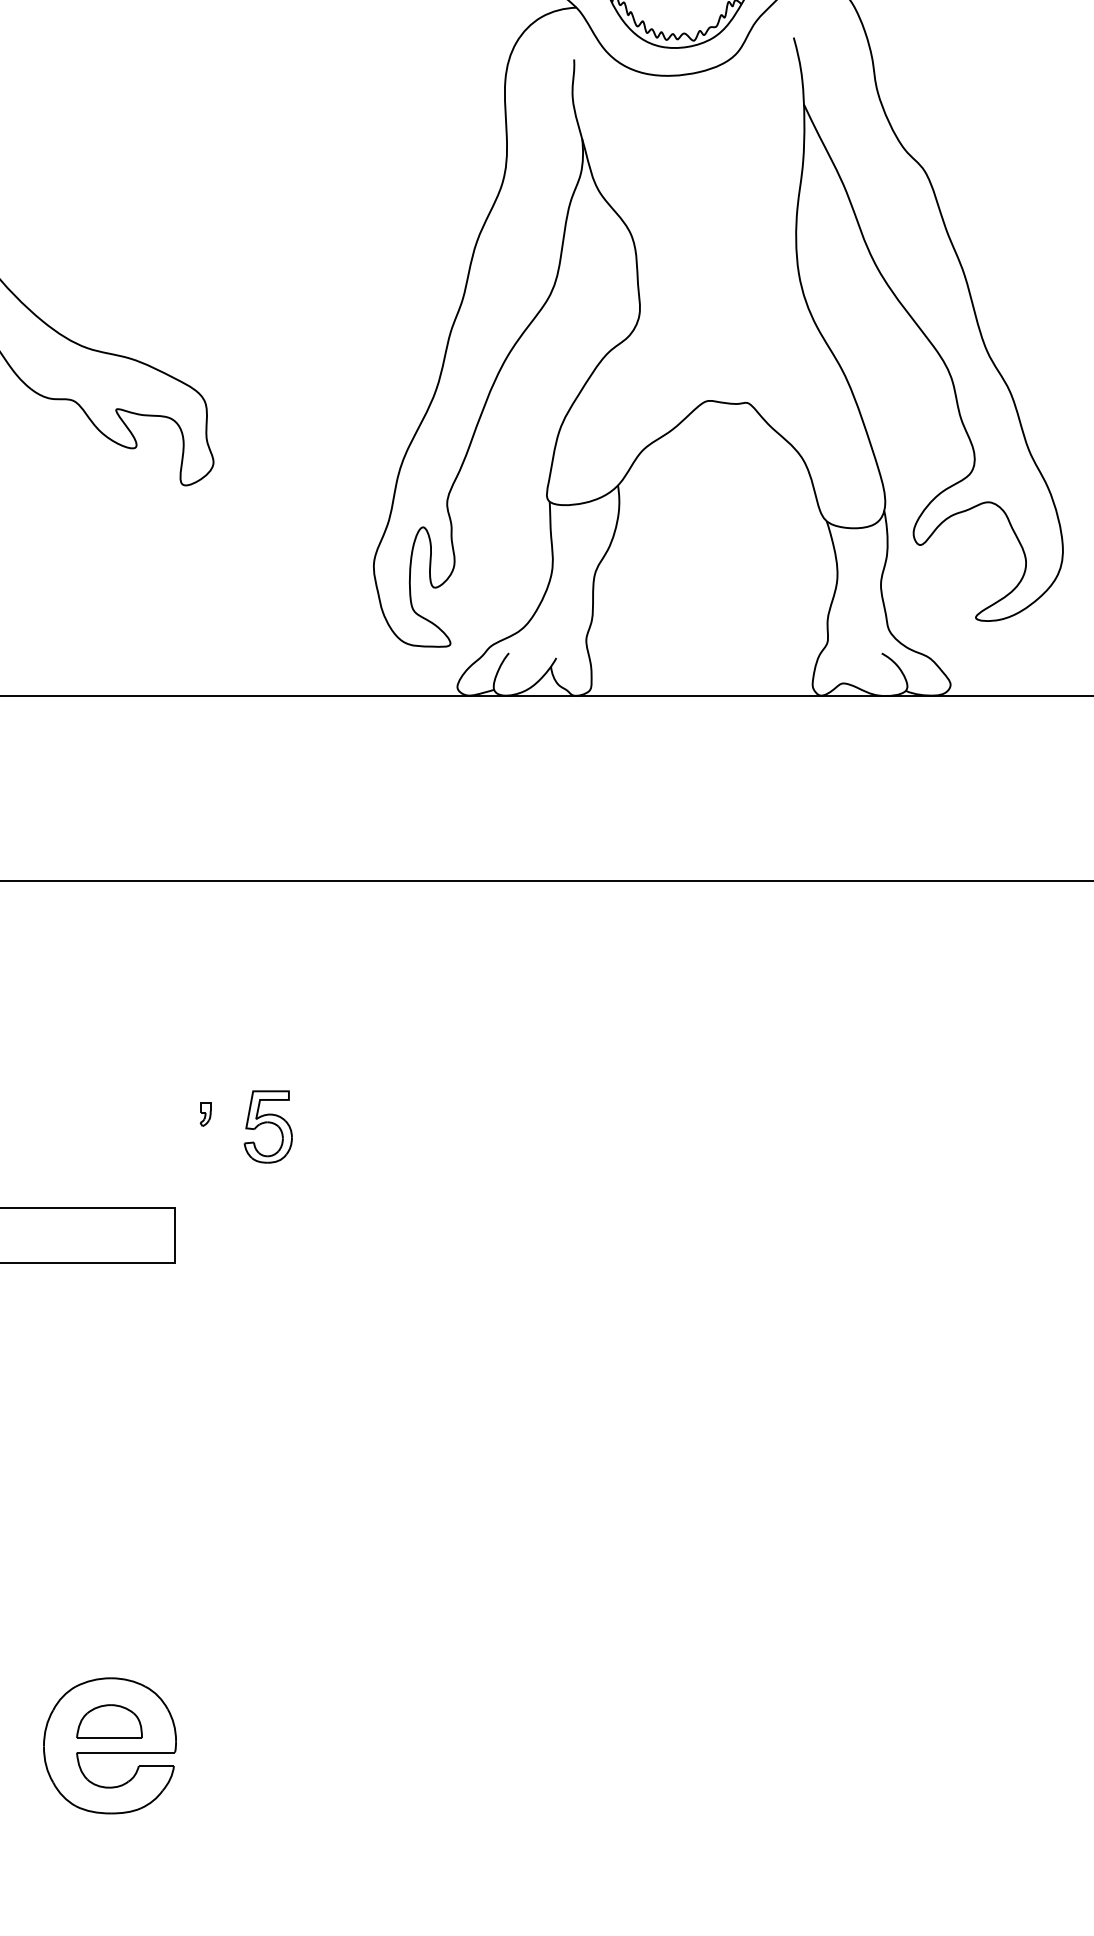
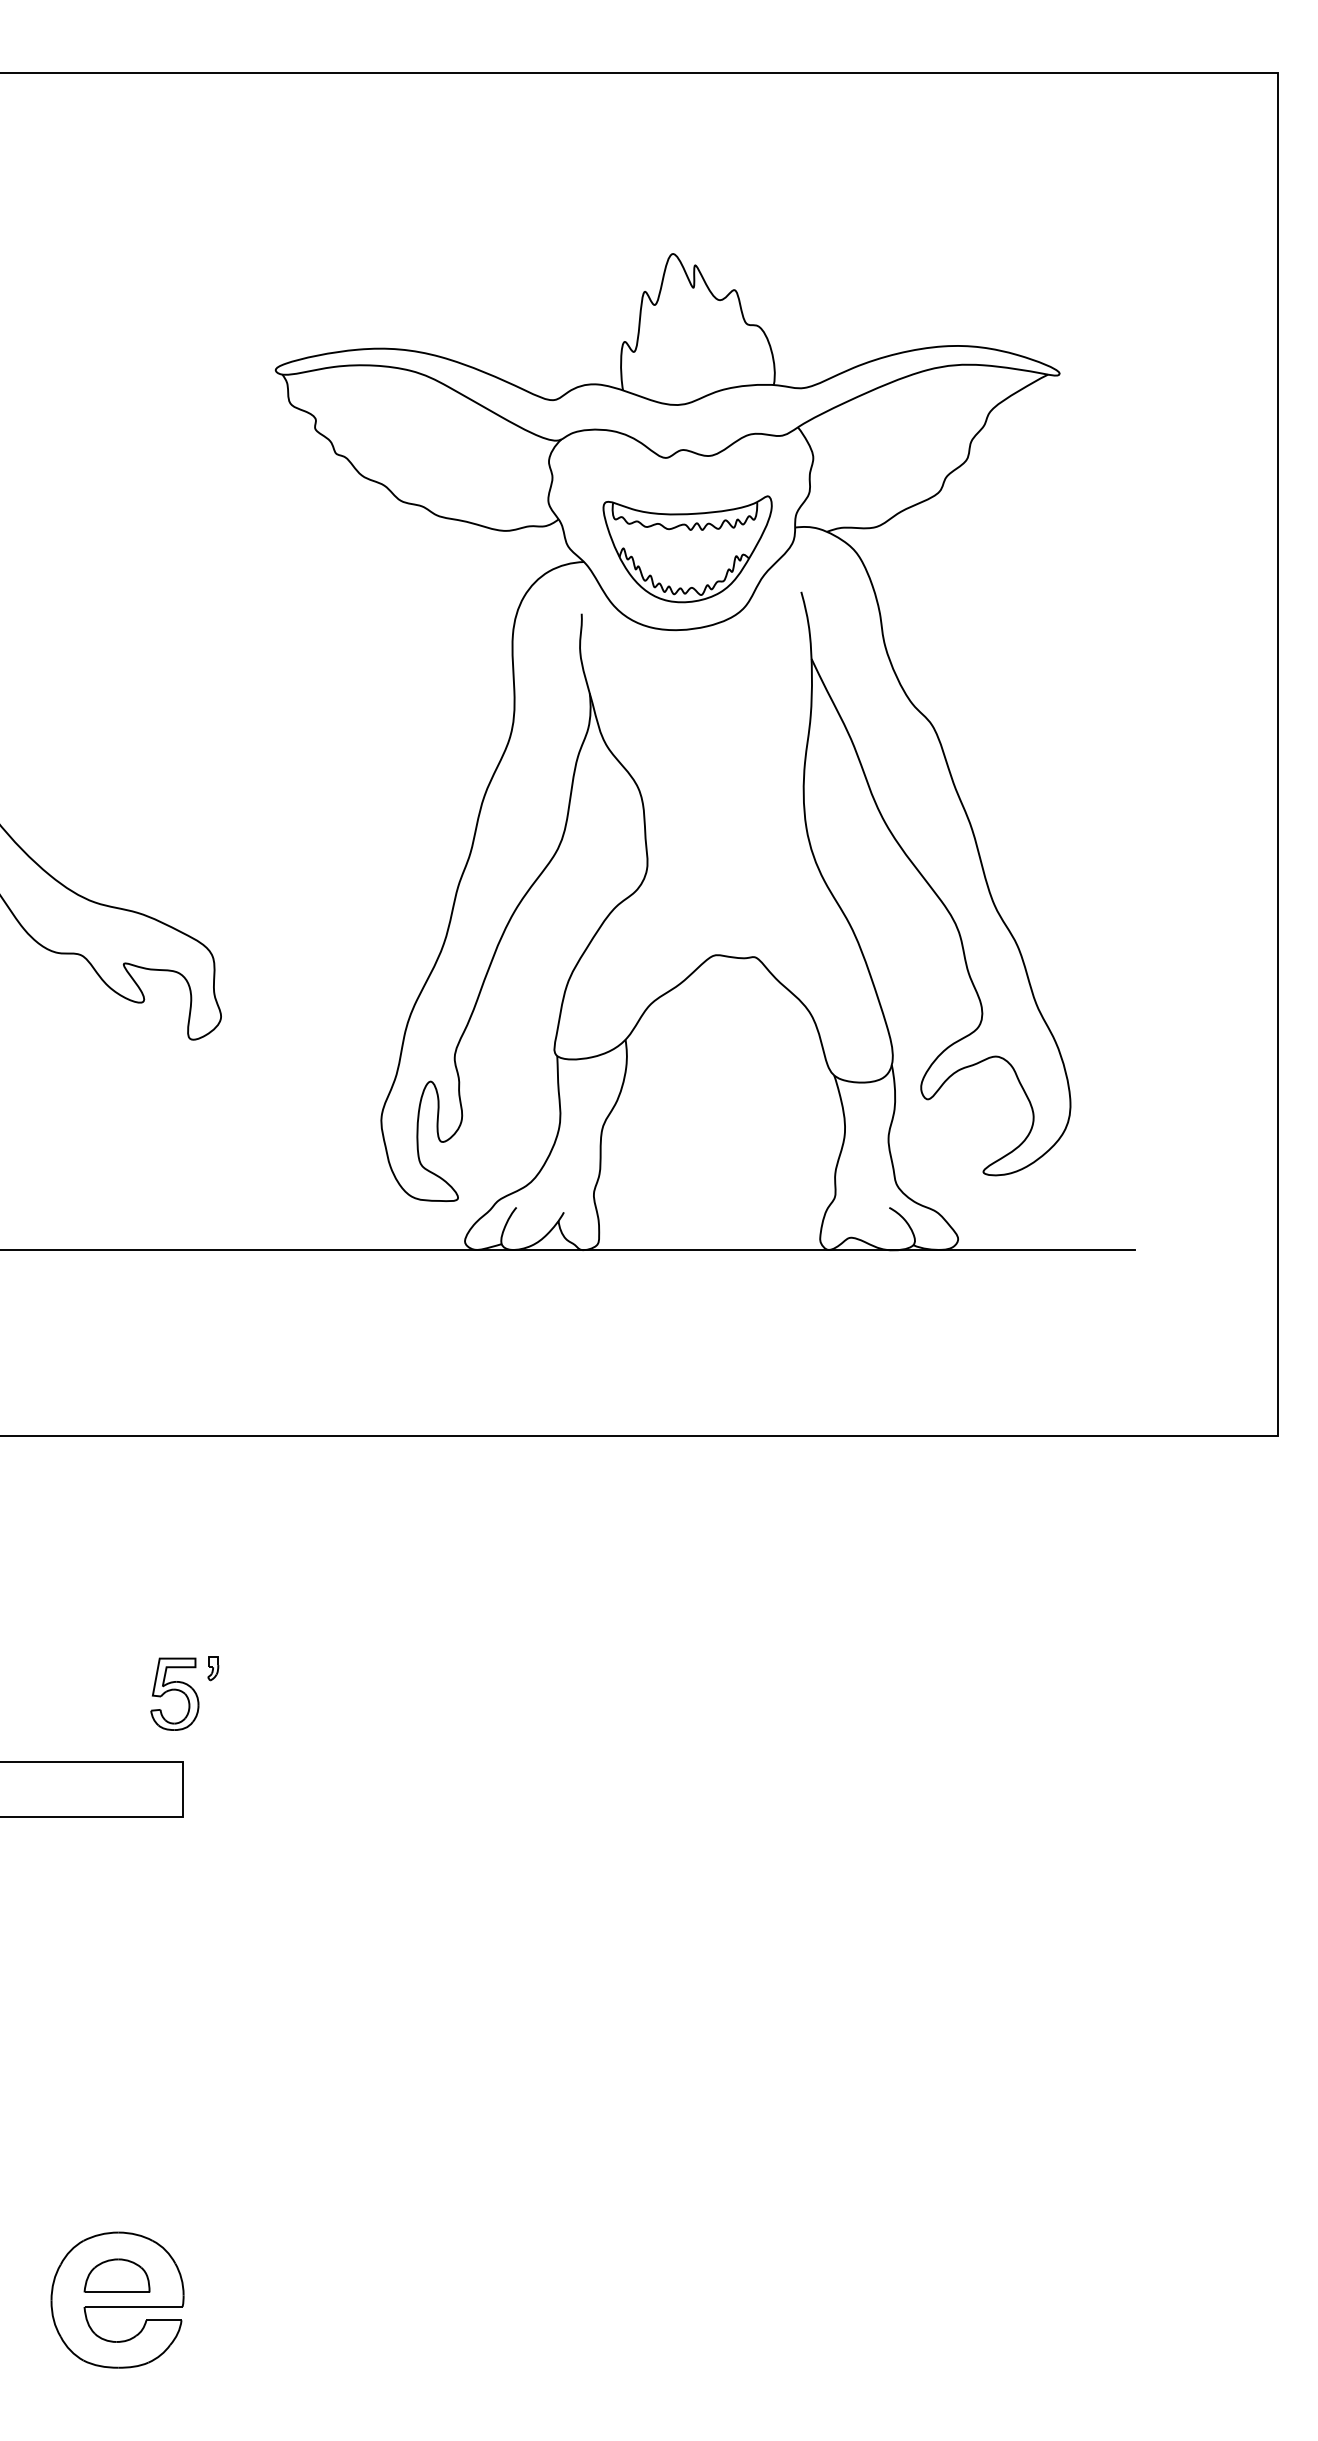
part: (267, 1126) -> (174, 1693), moved

